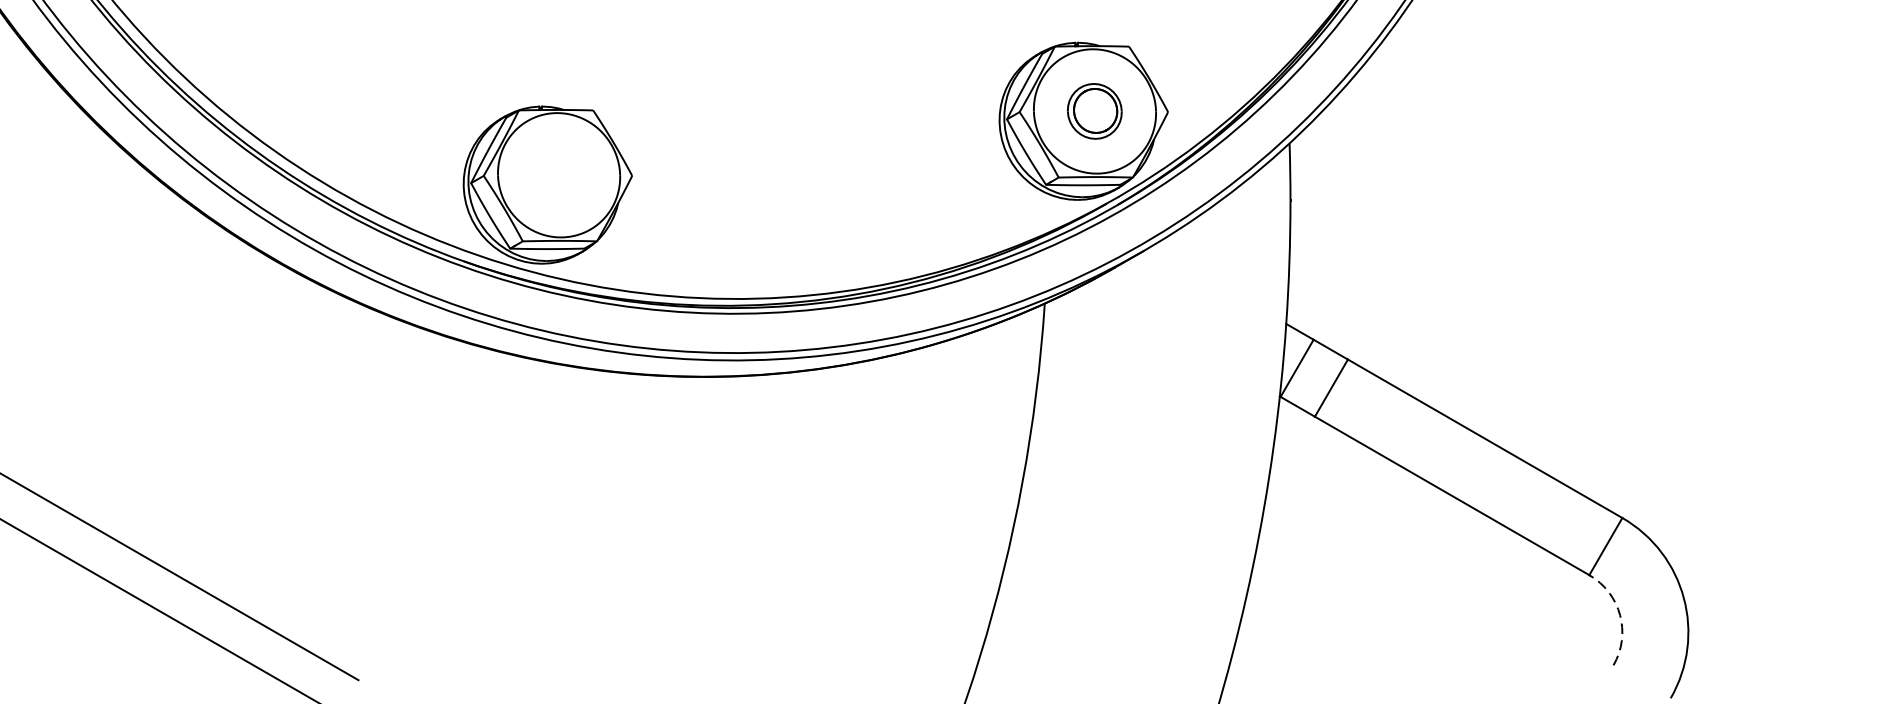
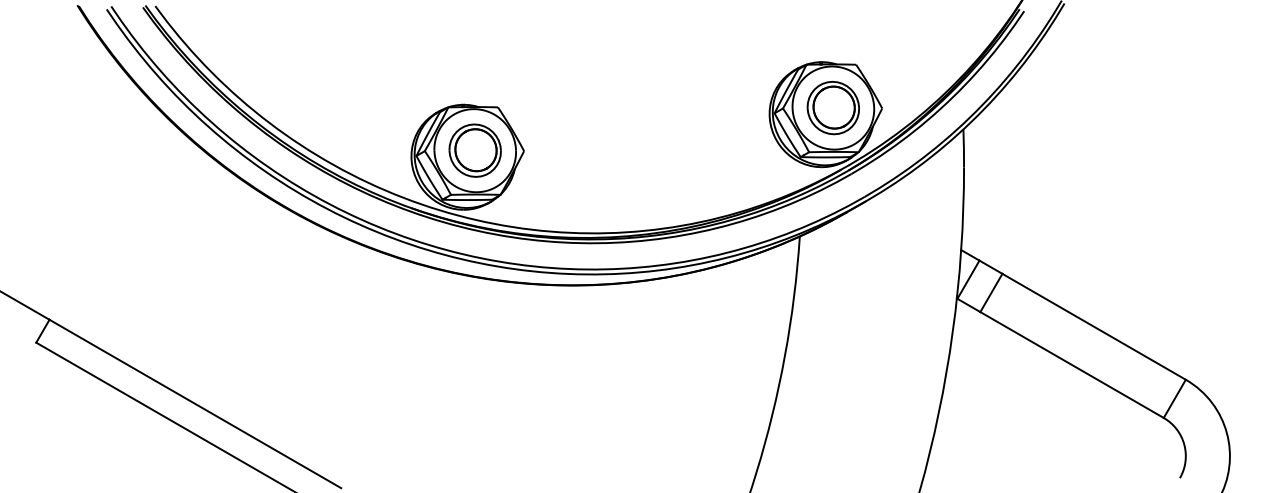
part: (1093, 110) -> (832, 107), size x1.43
part: (557, 174) -> (474, 150), added
arc: (1620, 614) -> (1184, 444), dashed -> solid

